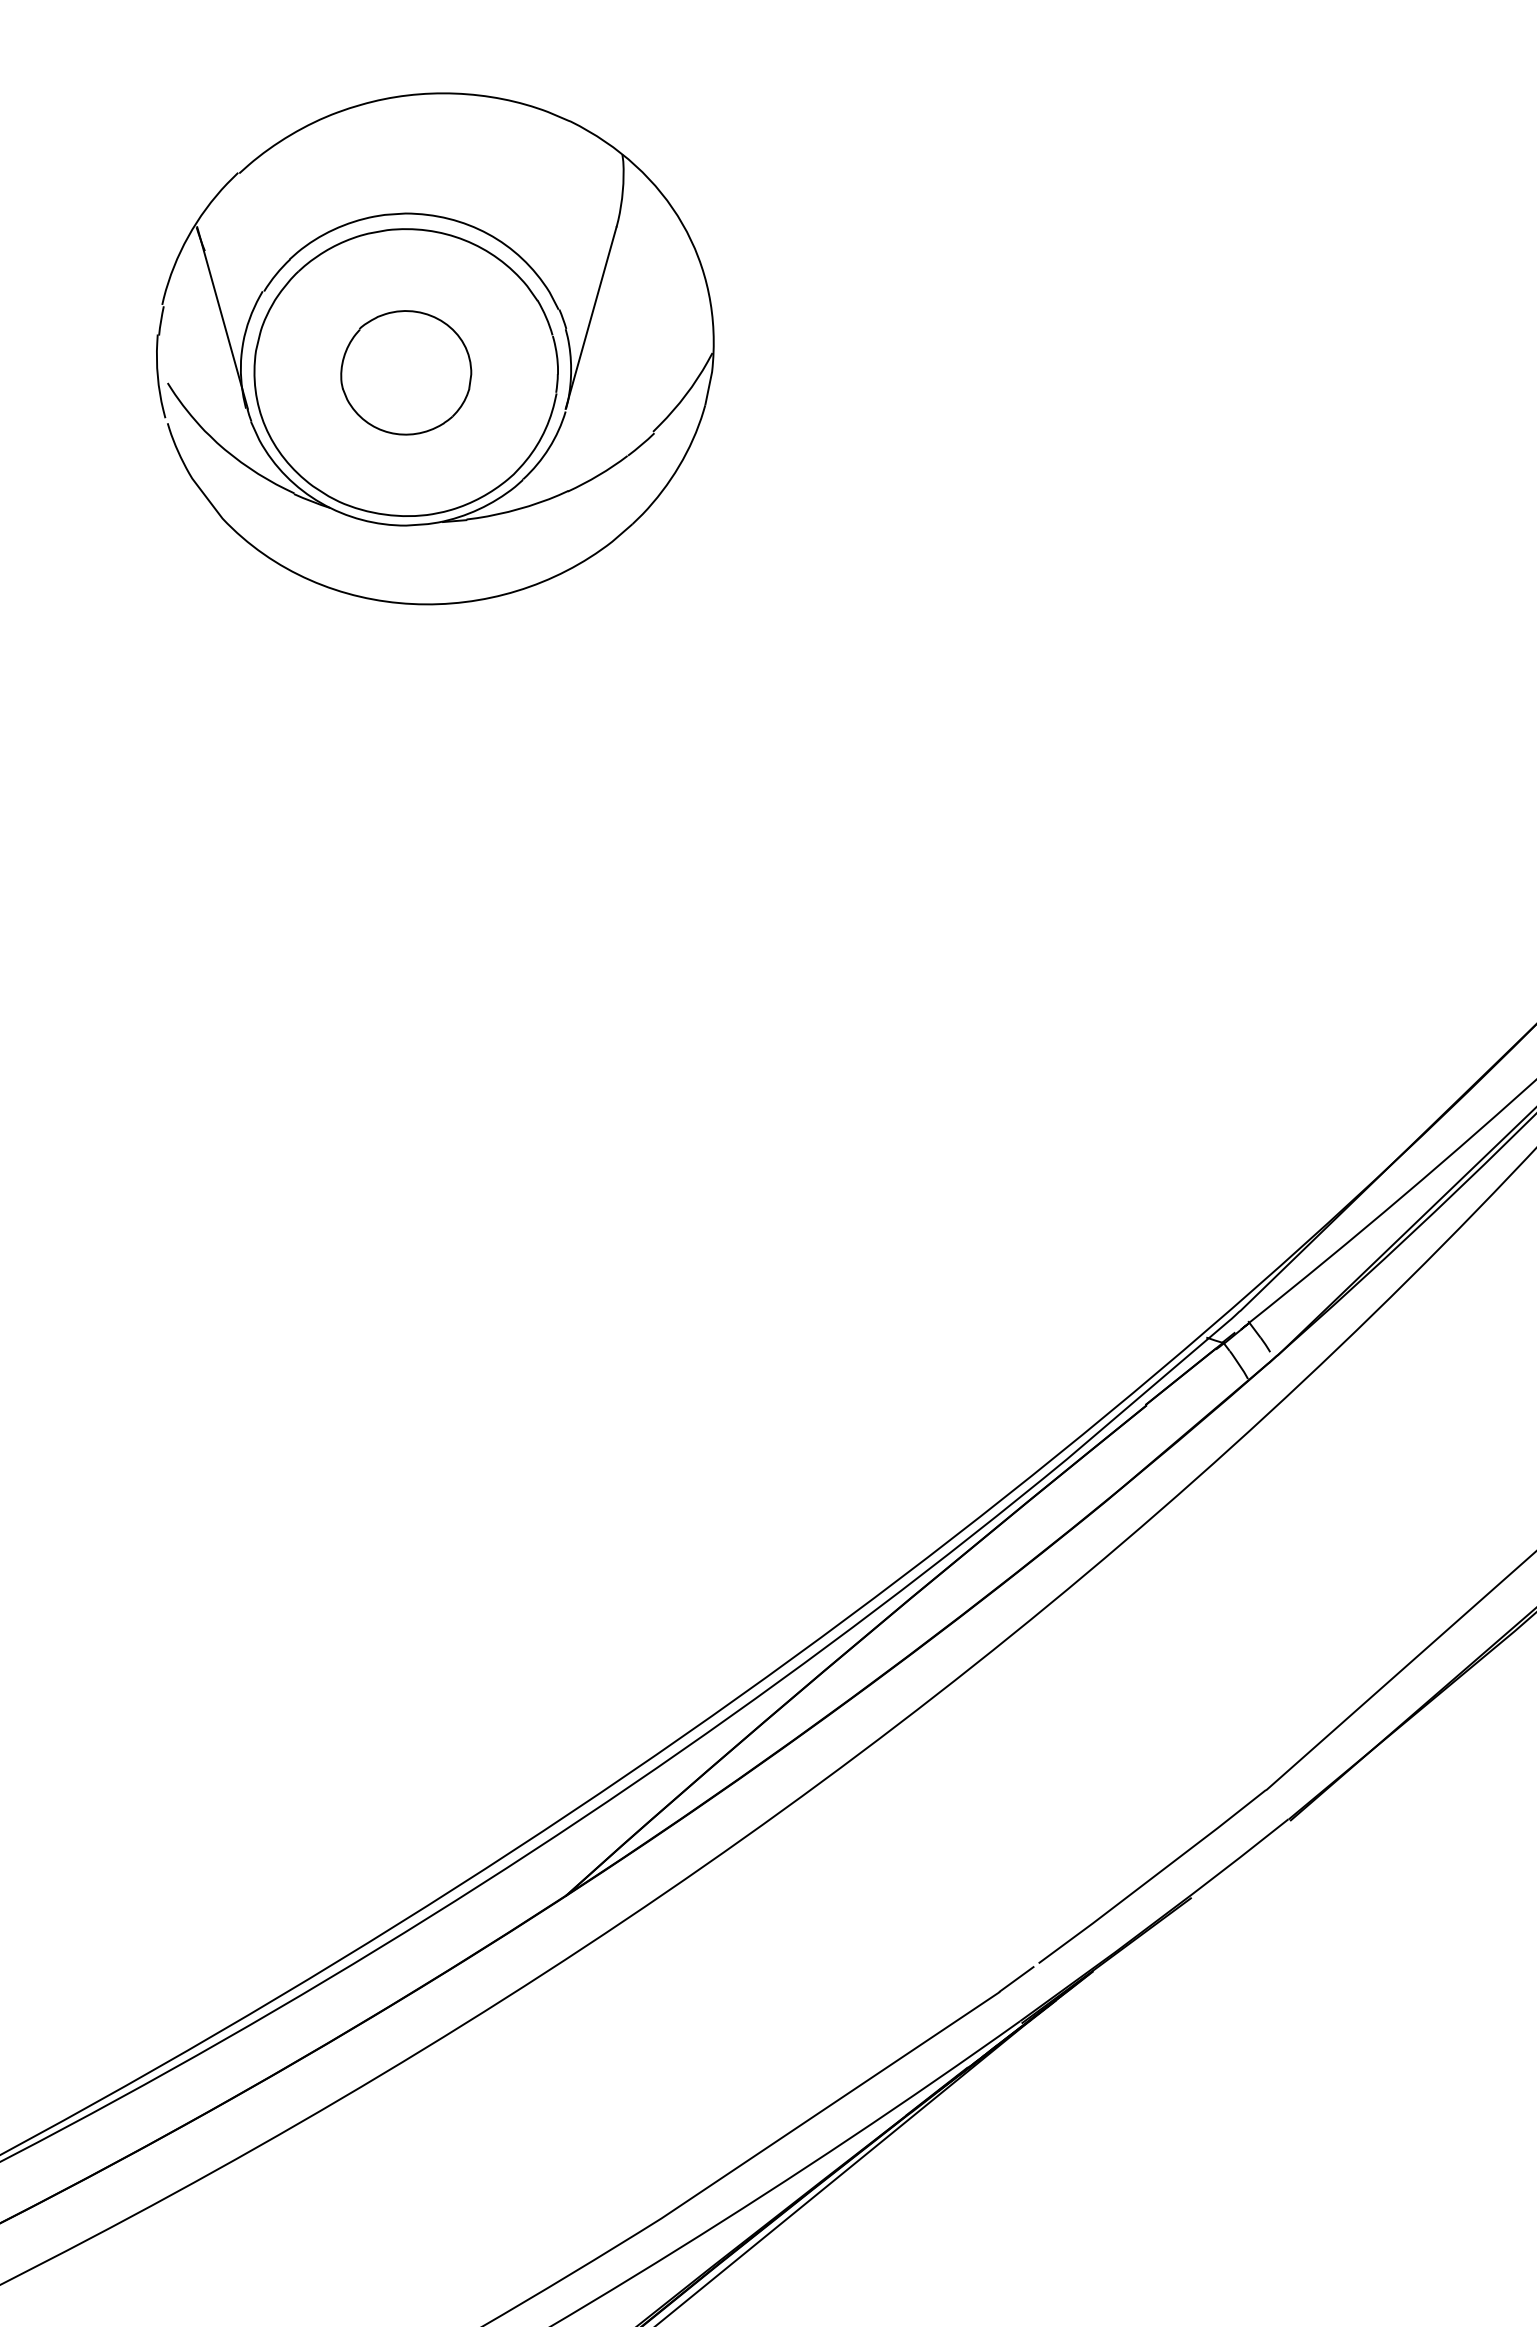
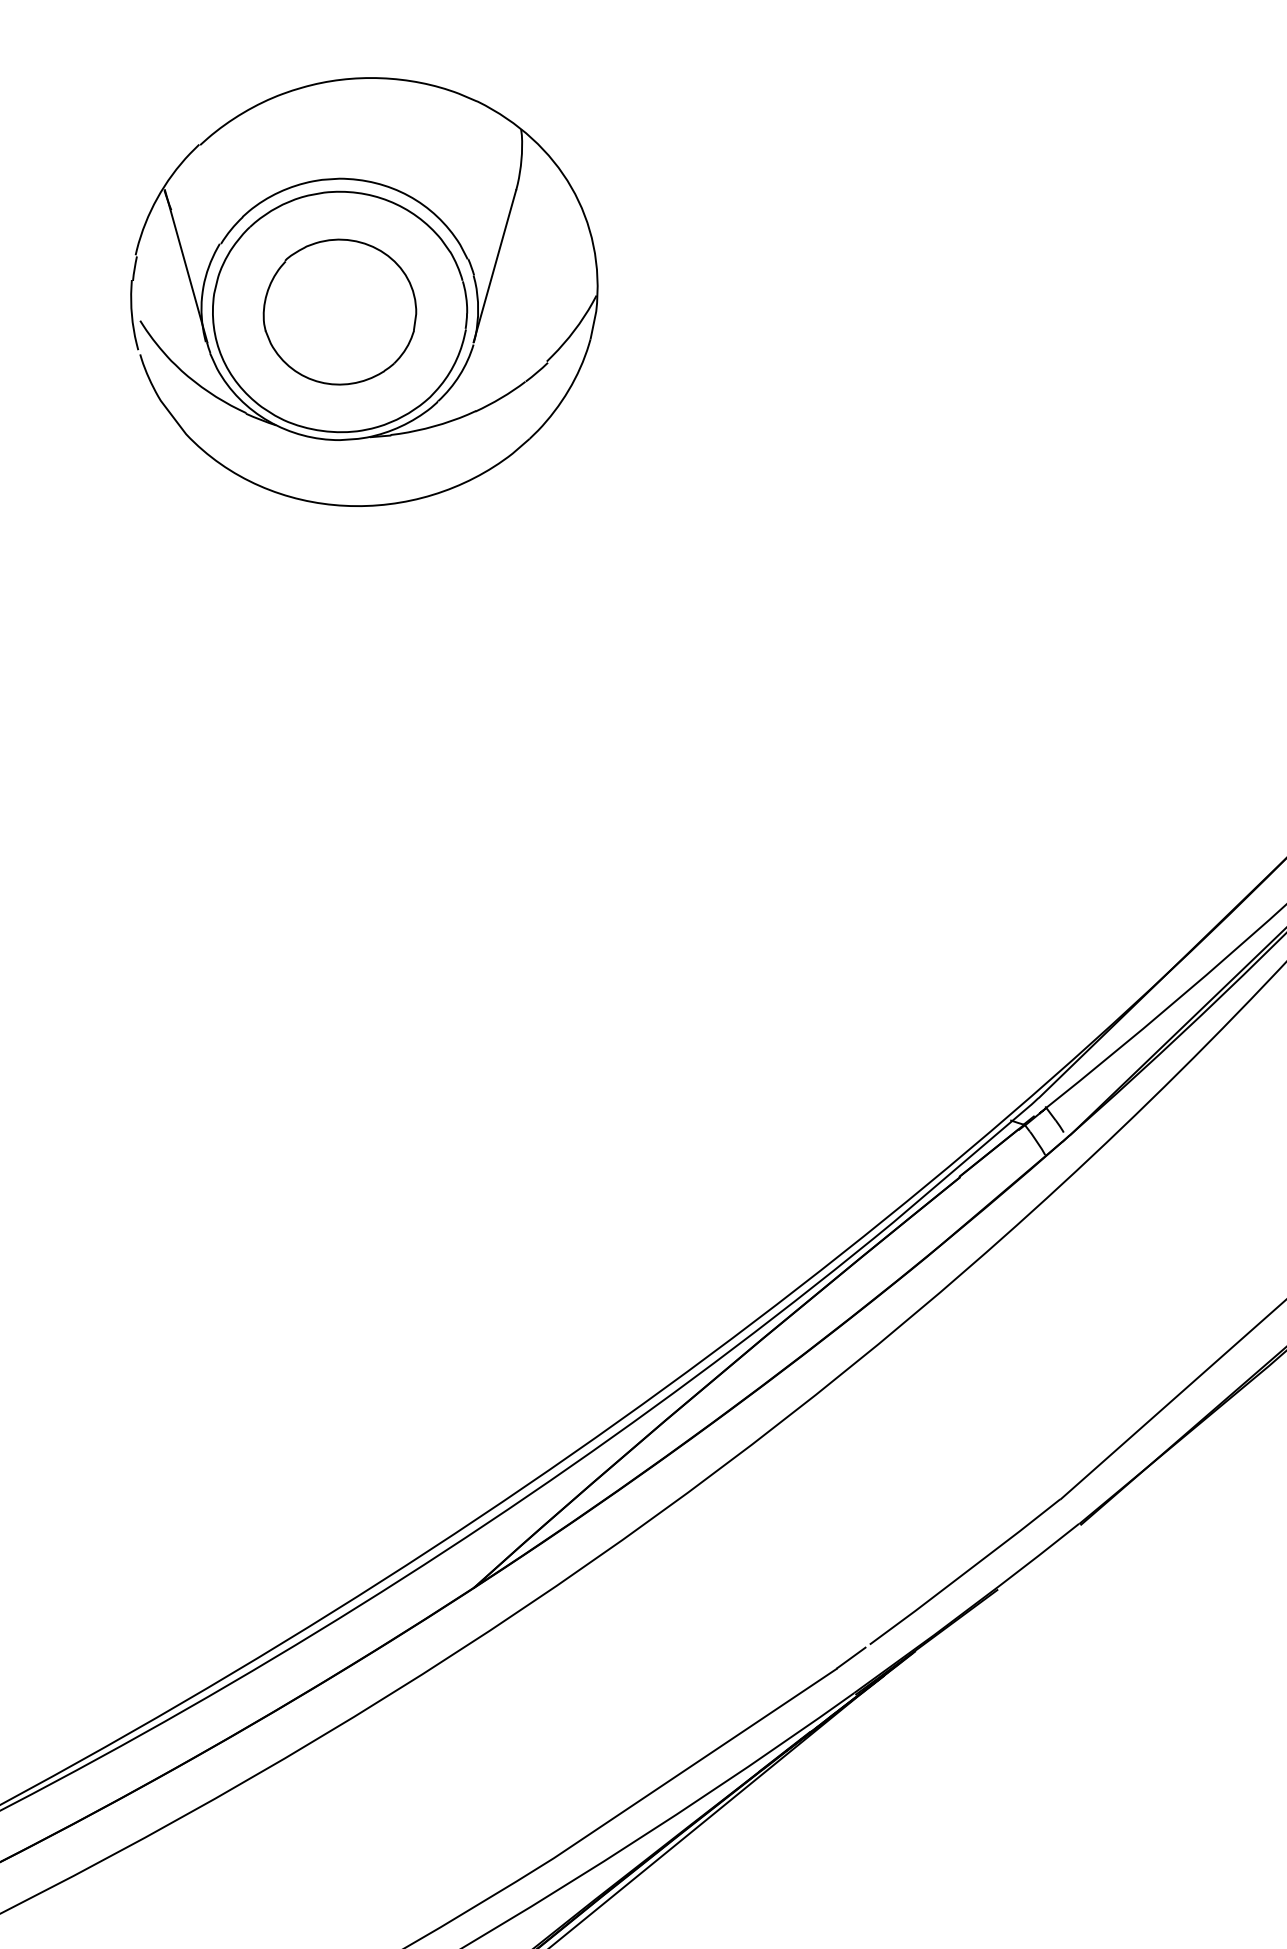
part: (406, 372) -> (340, 311), size x1.4

